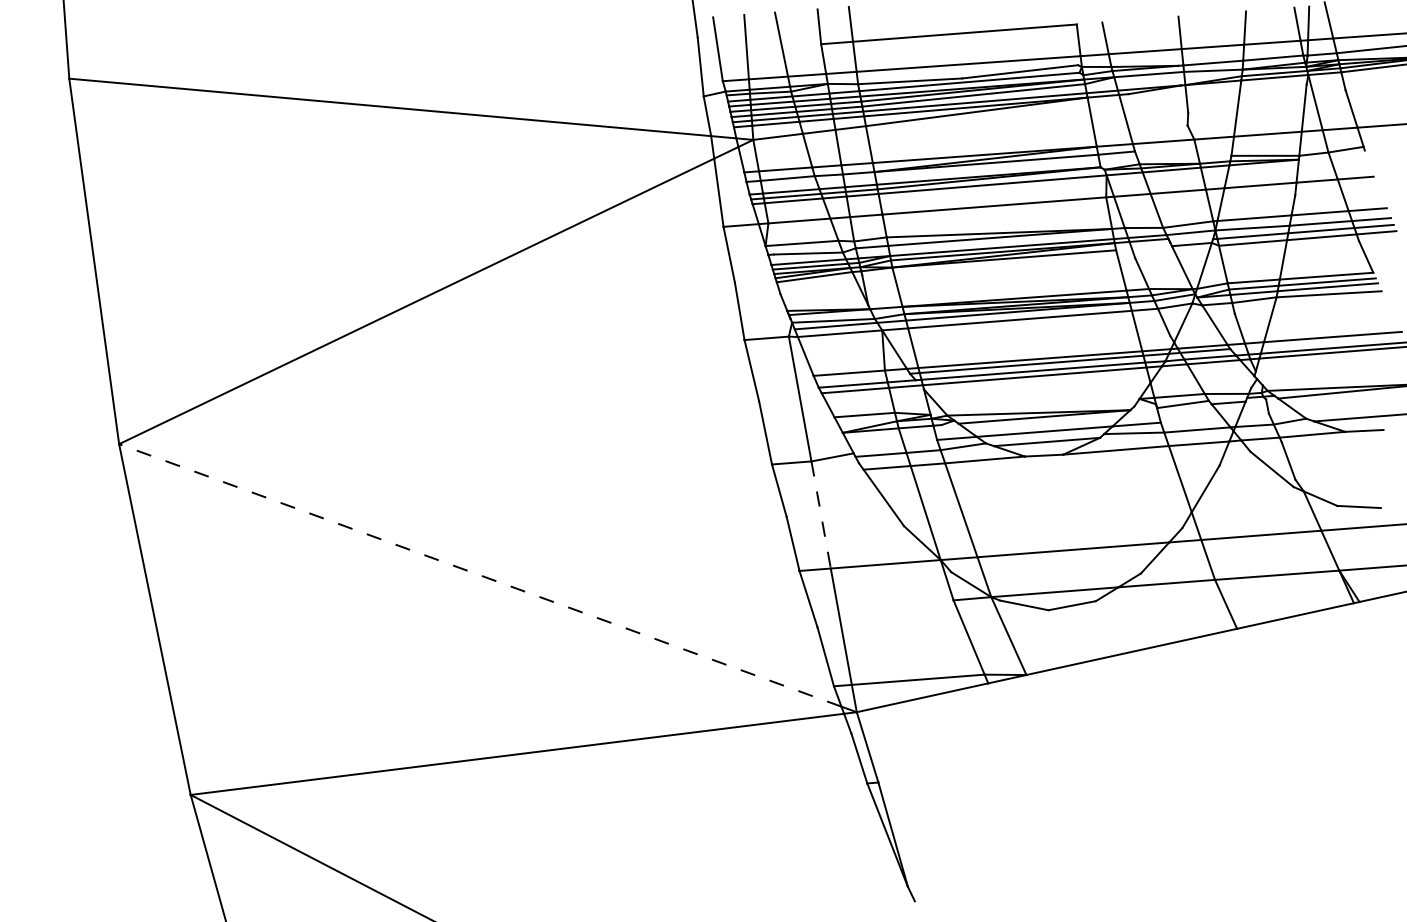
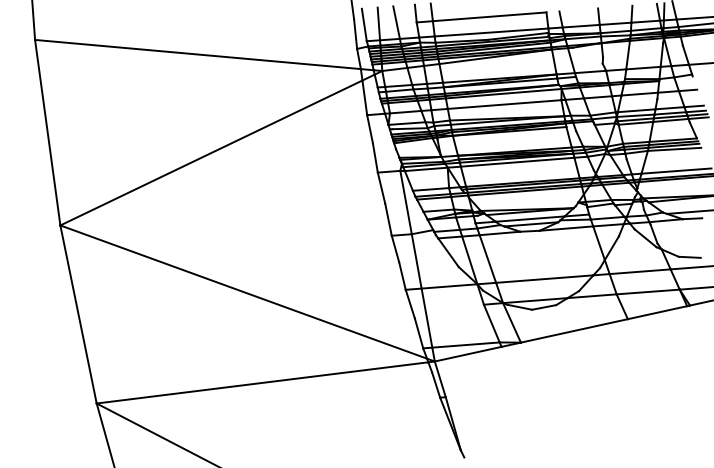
line: (820, 515) -> (416, 261), dashed -> solid
line: (479, 574) -> (243, 291), dashed -> solid

